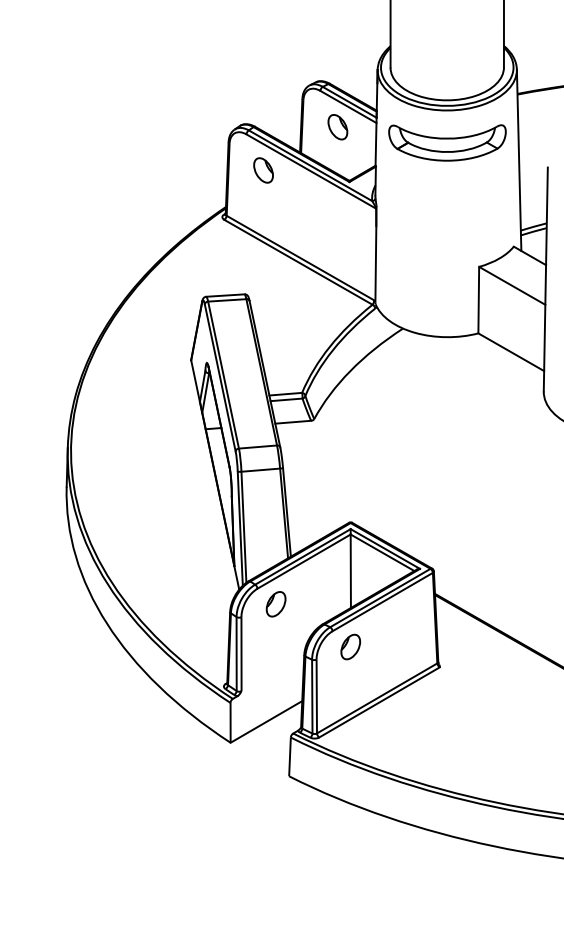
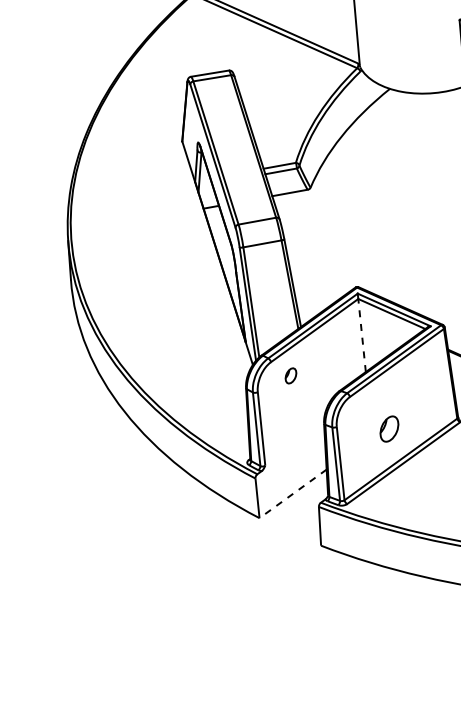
line: (350, 571) -> (361, 335), solid -> dashed
part: (275, 604) -> (290, 376), size x0.6
part: (350, 646) -> (389, 428), moved
line: (266, 722) -> (293, 494), solid -> dashed

